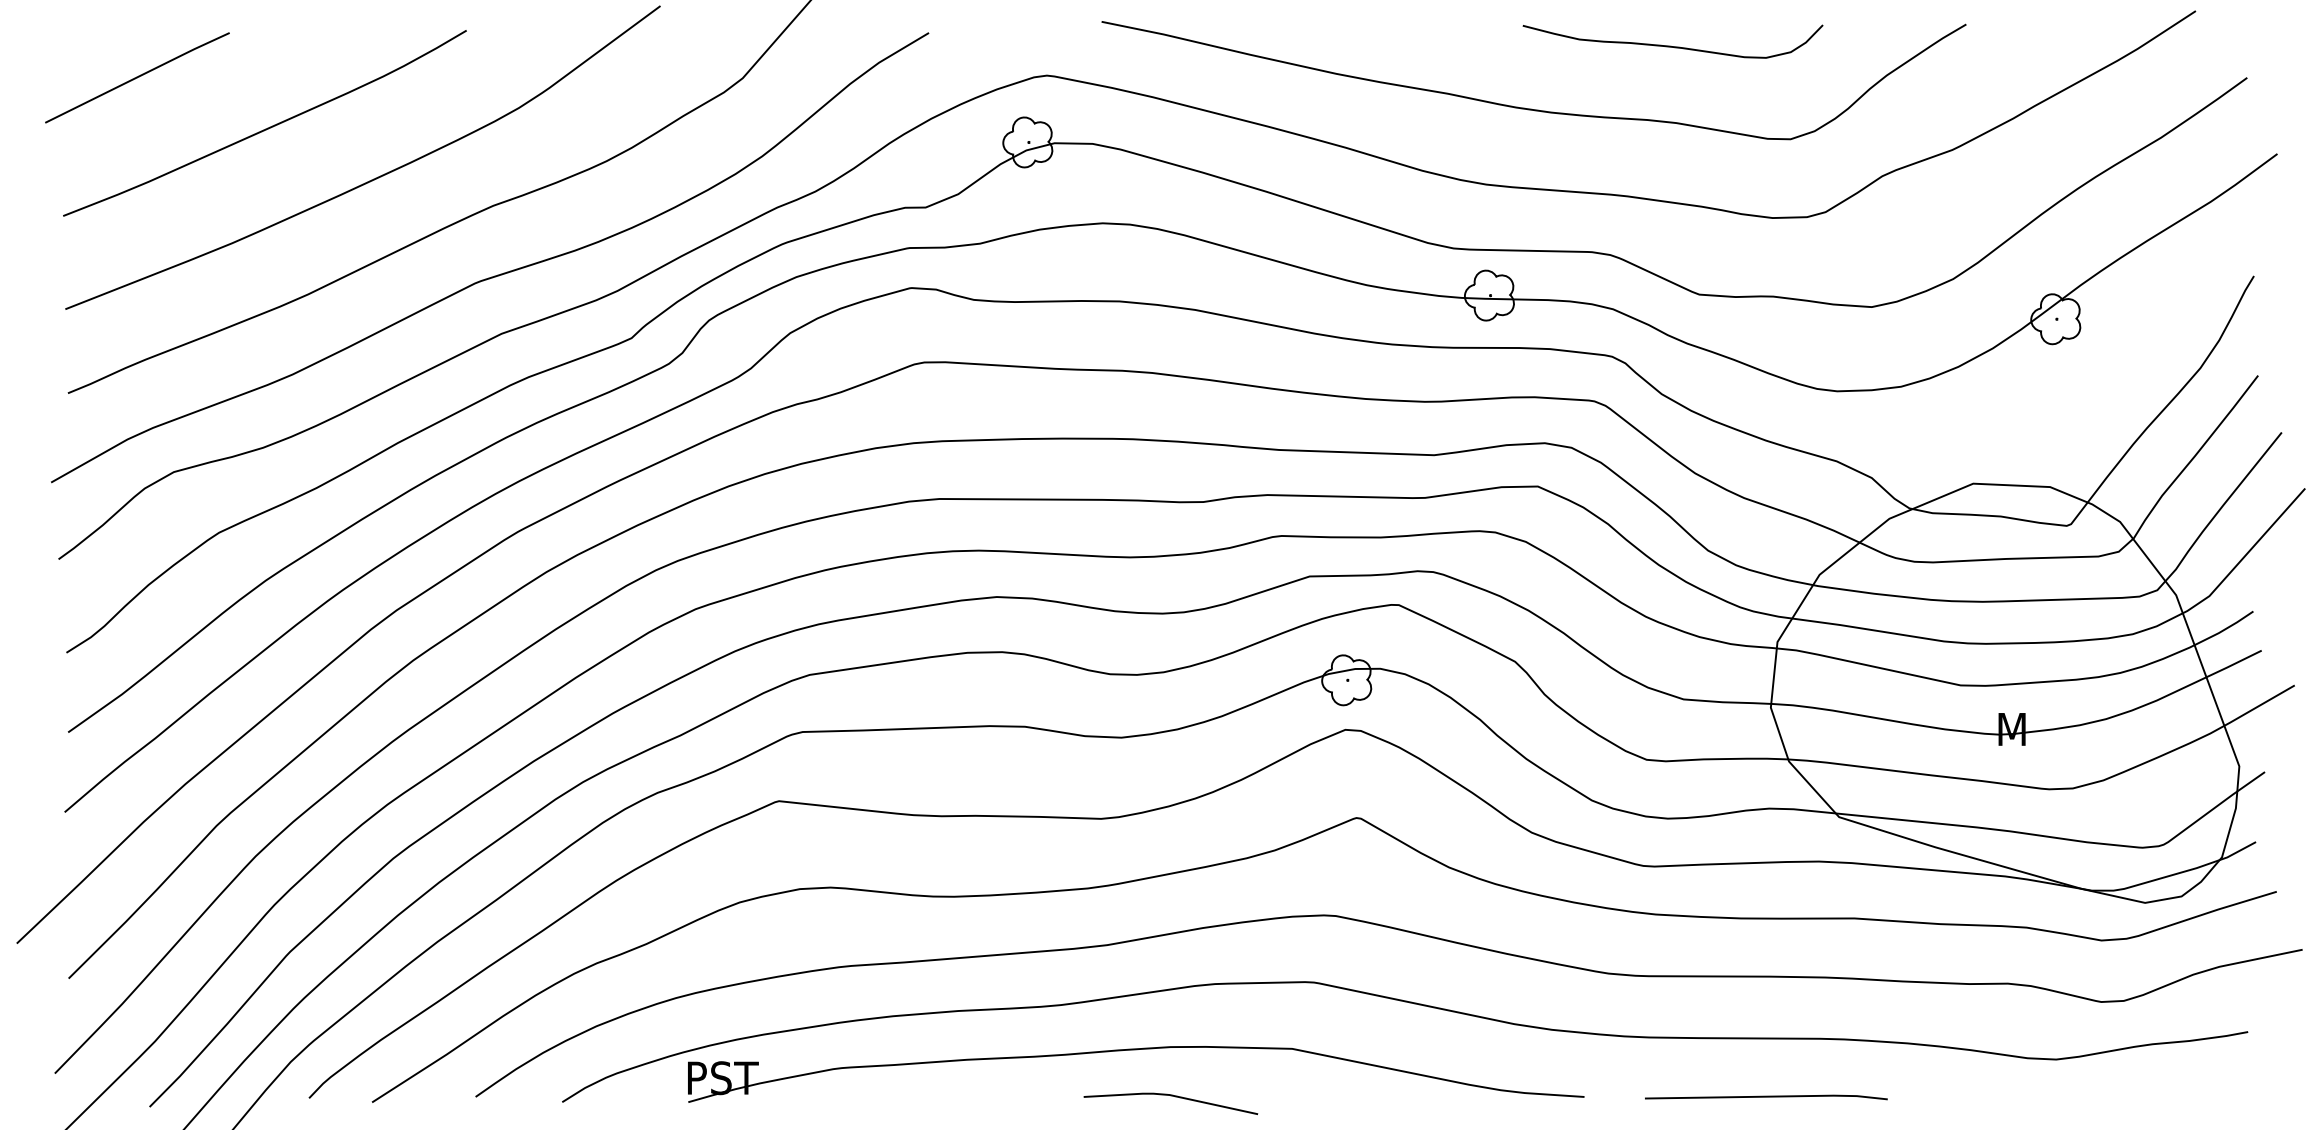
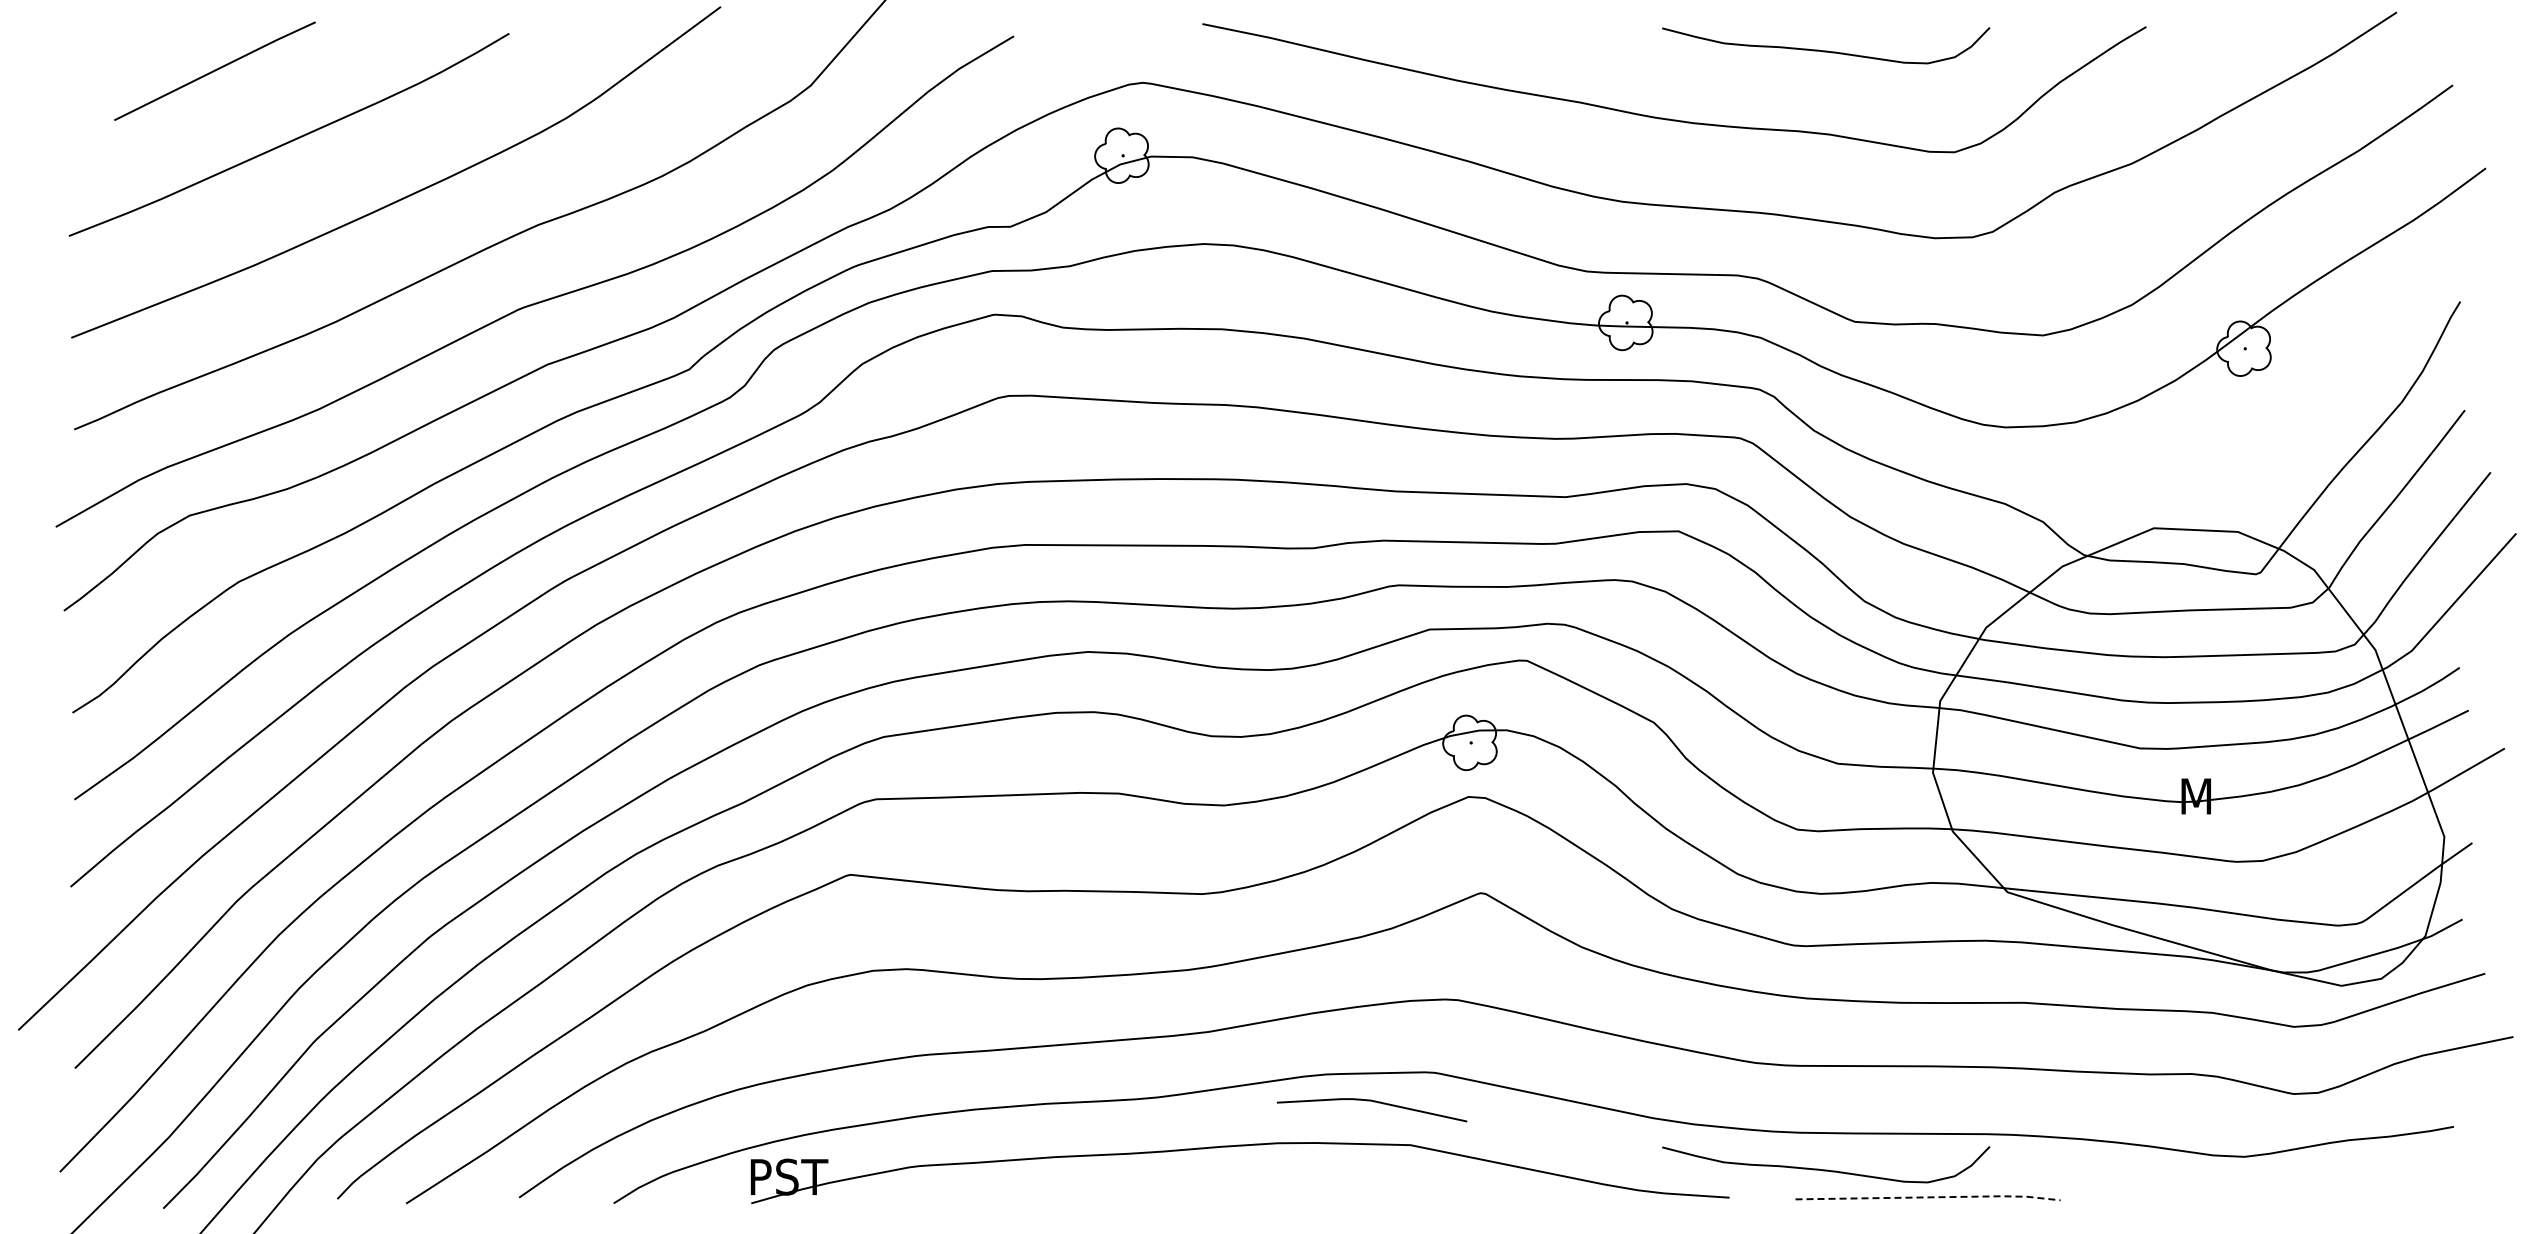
line: (137, 77) -> (214, 70), moved
curve: (1673, 1071) -> (1826, 1169), added
line: (1172, 1096) -> (1373, 1102), moved
line: (1767, 1096) -> (1929, 1197), solid -> dashed

